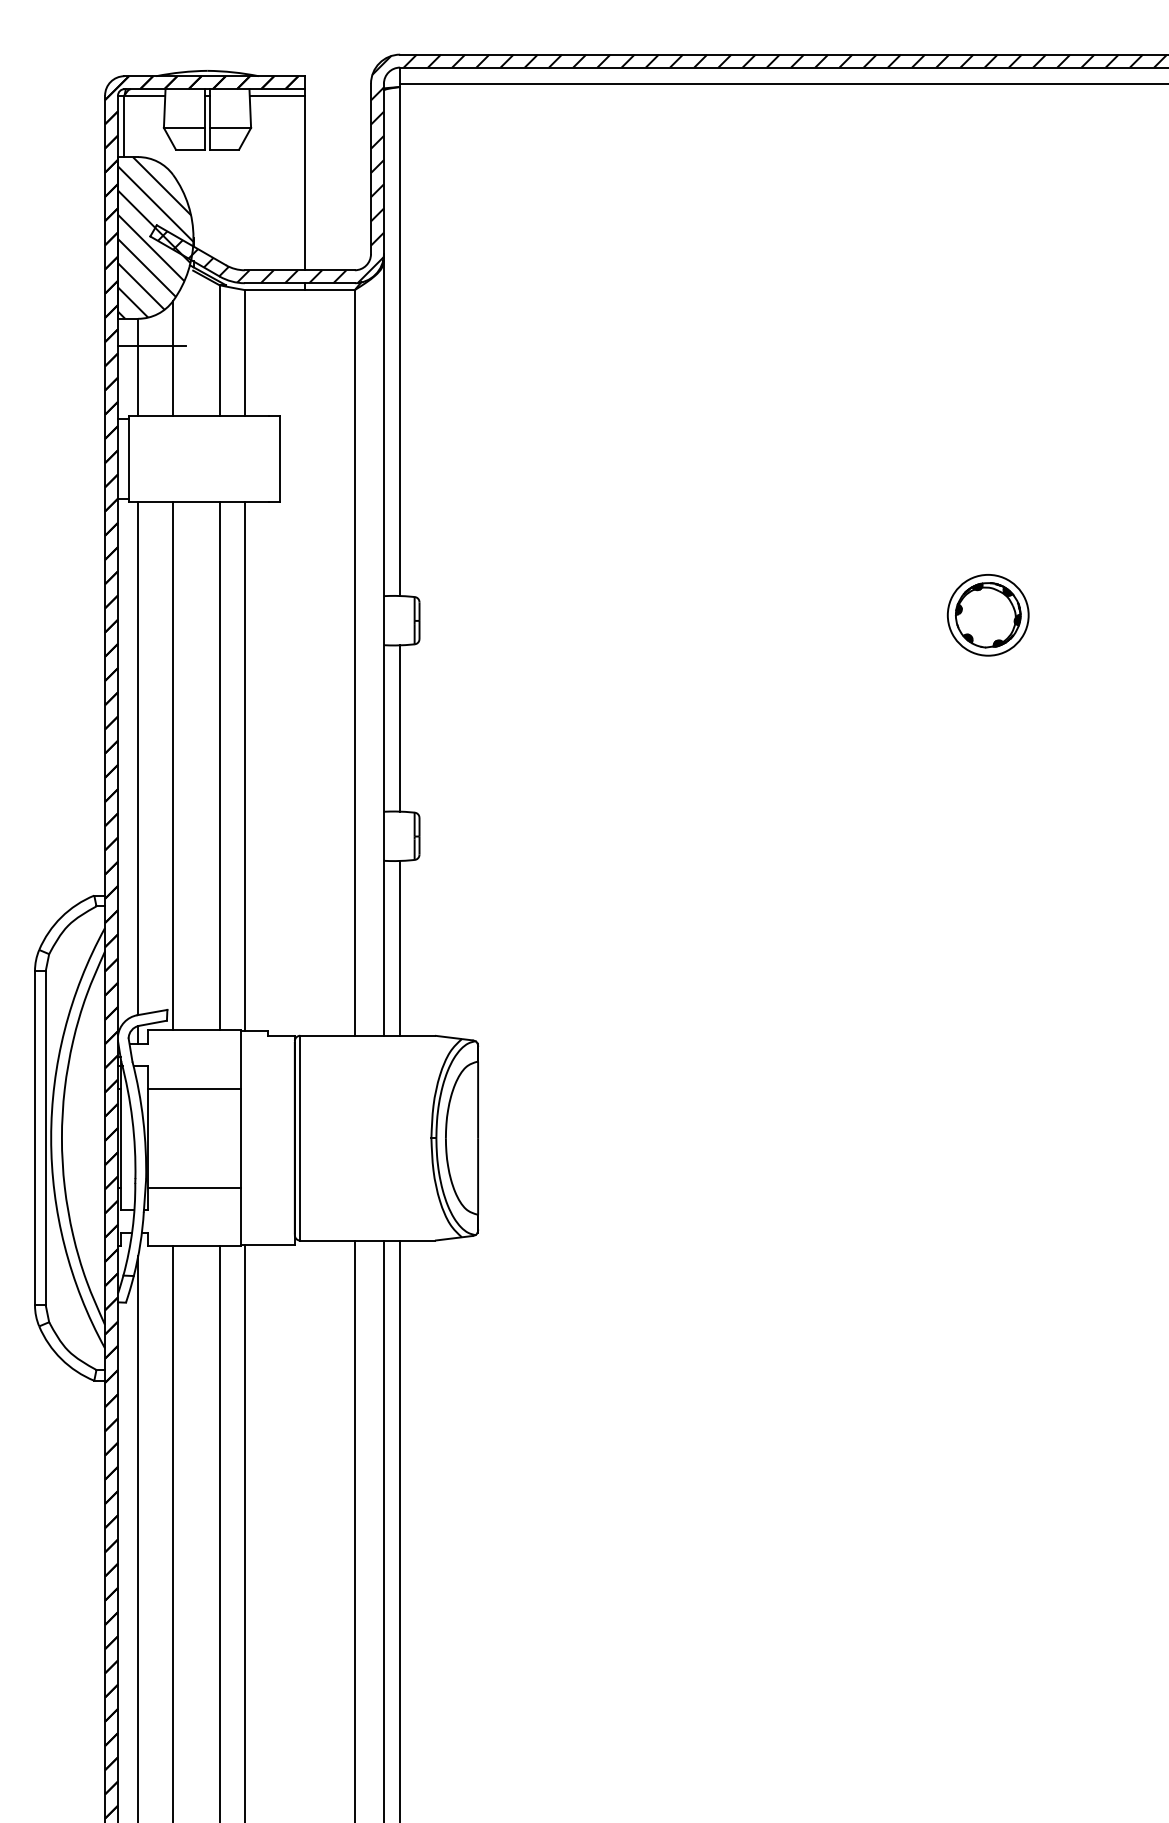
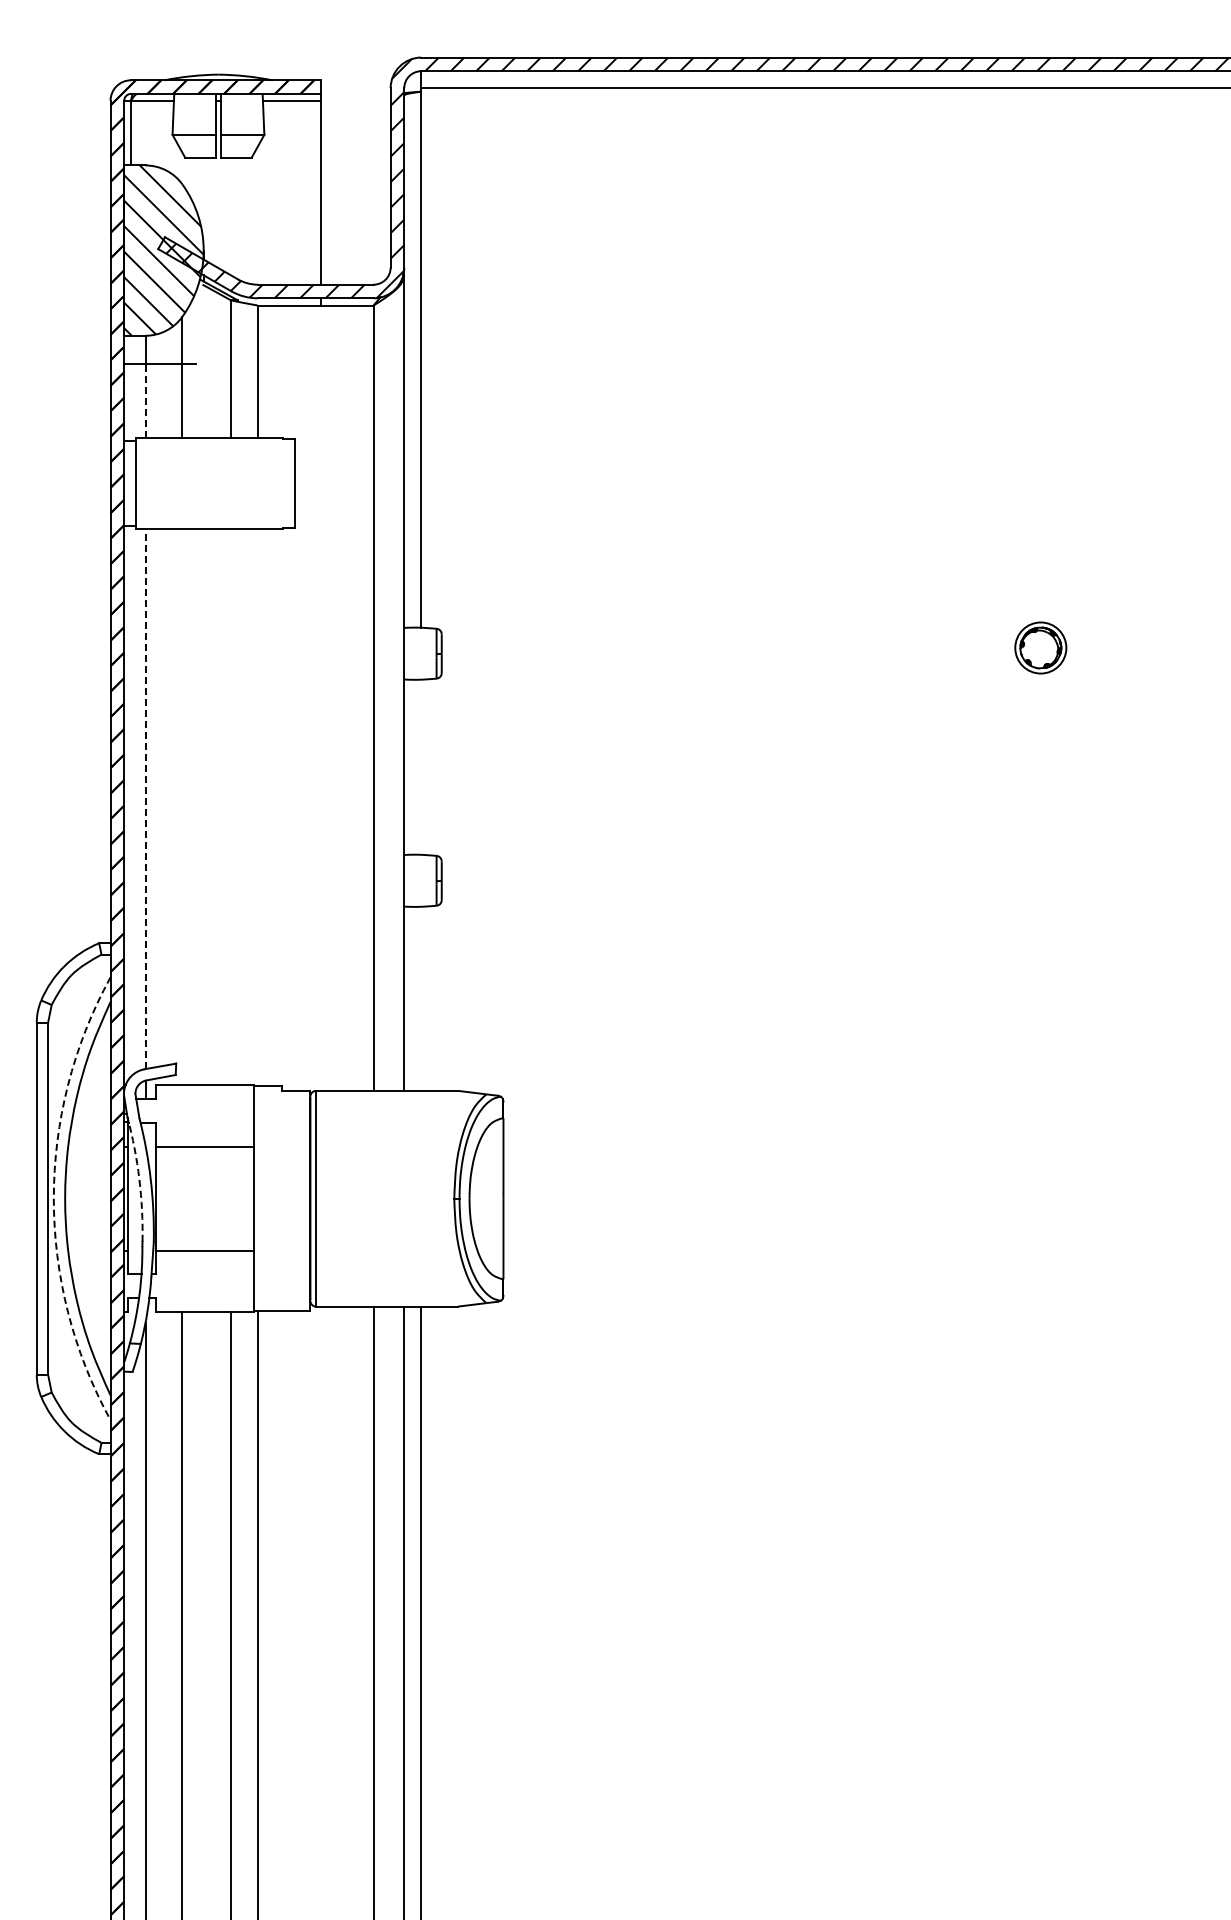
line: (138, 381) -> (145, 401), solid -> dashed
part: (988, 614) -> (1040, 647), size x0.6
line: (400, 727) -> (421, 766), removed
line: (138, 758) -> (145, 798), solid -> dashed
line: (173, 765) -> (182, 806), removed
line: (219, 765) -> (231, 806), removed
line: (244, 766) -> (257, 807), removed
line: (400, 948) -> (421, 998), removed
arc: (132, 1119) -> (139, 1179), solid -> dashed
arc: (50, 1137) -> (53, 1198), solid -> dashed

